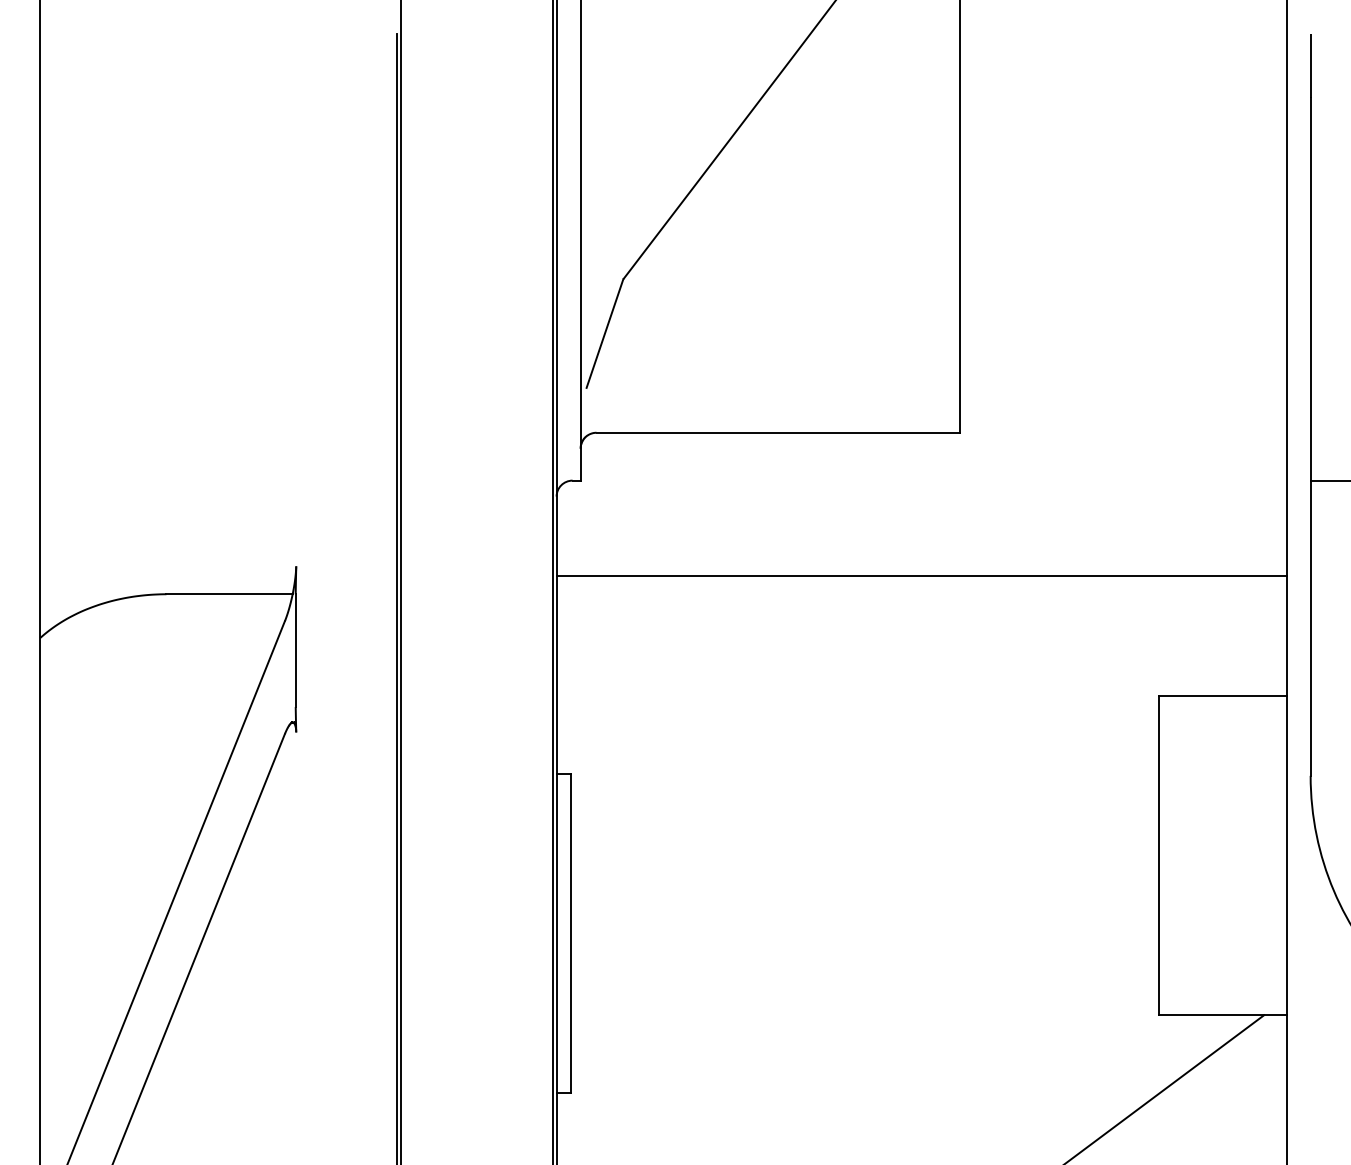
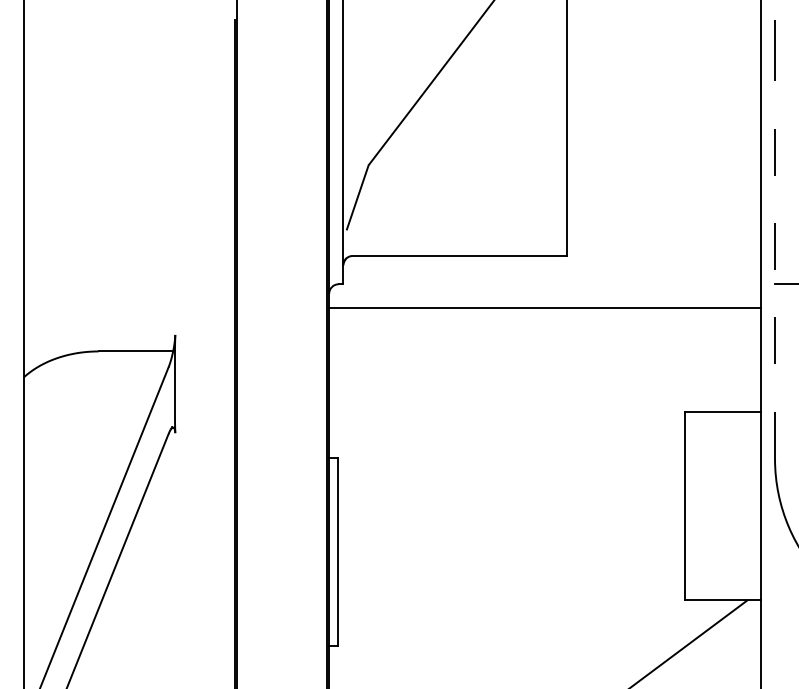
line: (1311, 435) -> (775, 257), solid -> dashed
line: (920, 575) -> (544, 307), moved

